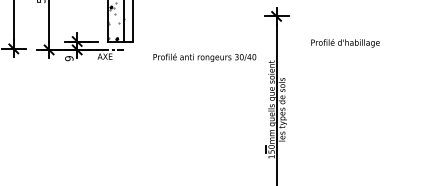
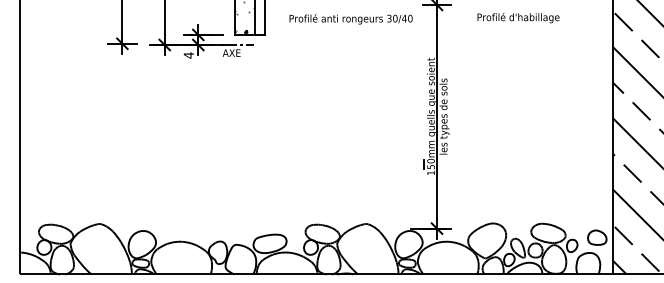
text: (345, 43) -> (518, 18), moved
text: (204, 57) -> (350, 19), moved
text: (69, 58) -> (188, 55), 9 -> 4

